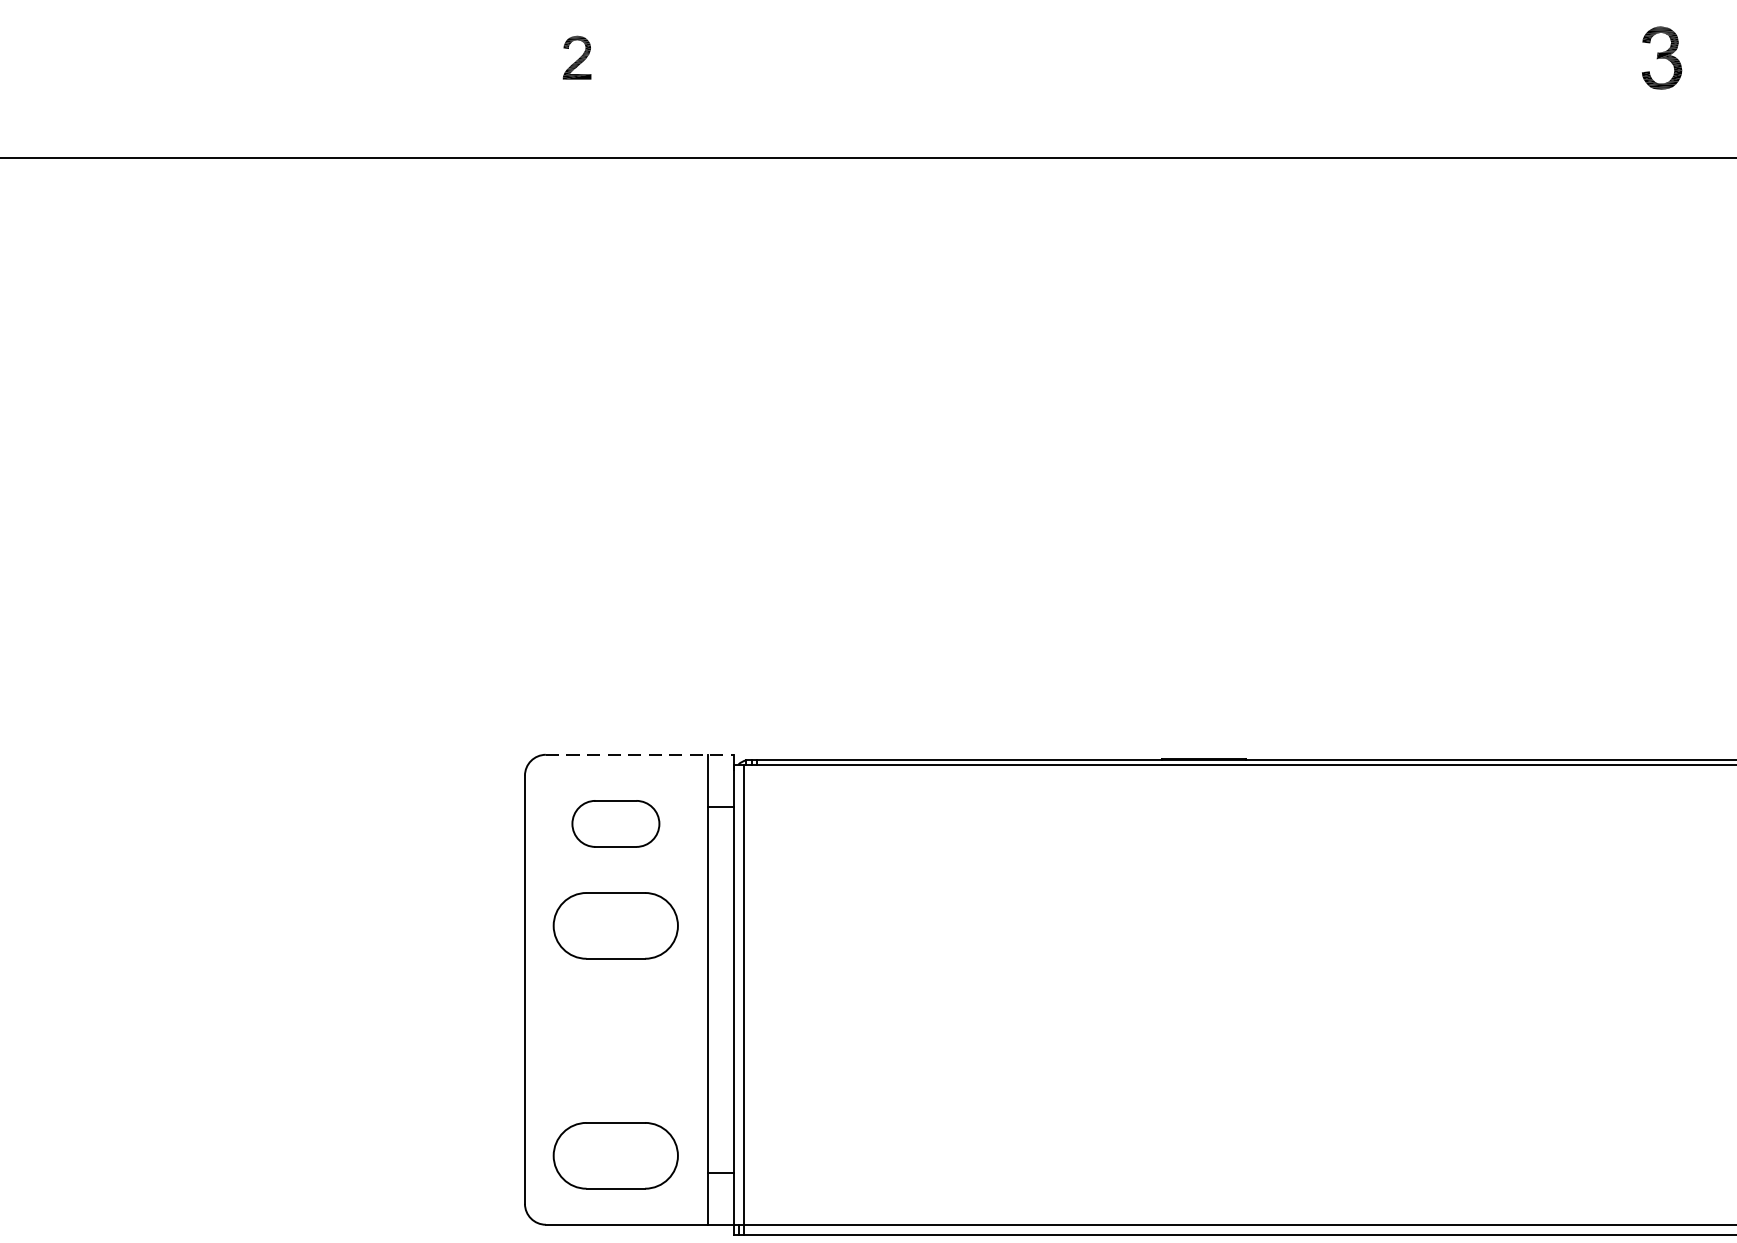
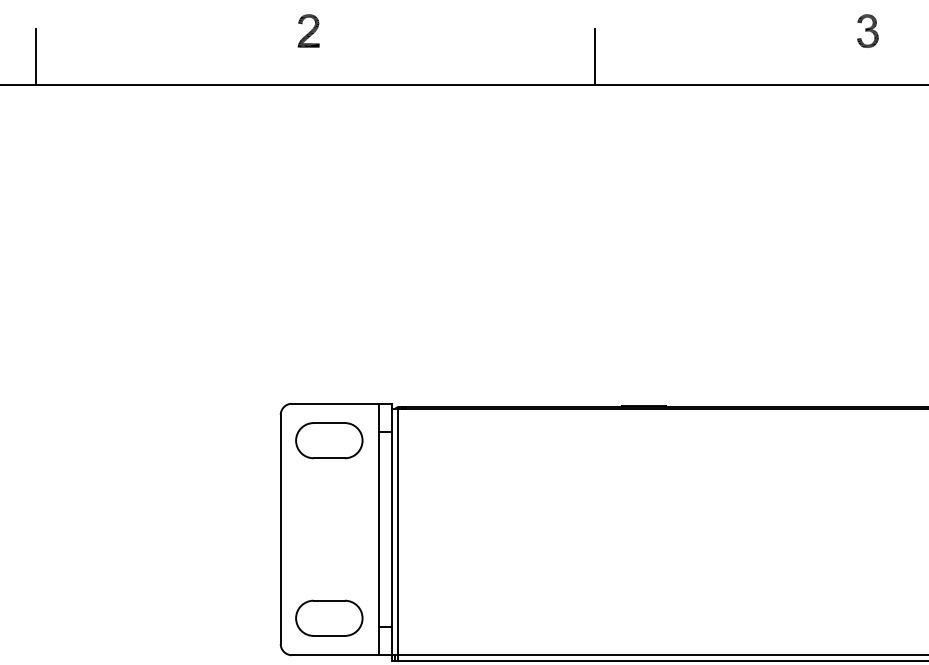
part: (576, 56) -> (308, 30), size x1.43
part: (1661, 56) -> (867, 30), moved
line: (66, 105) -> (35, 56), added
line: (1111, 105) -> (594, 56), added
line: (640, 754) -> (342, 403), dashed -> solid
part: (616, 823) -> (329, 440), size x1.43
part: (616, 924) -> (329, 494), removed

